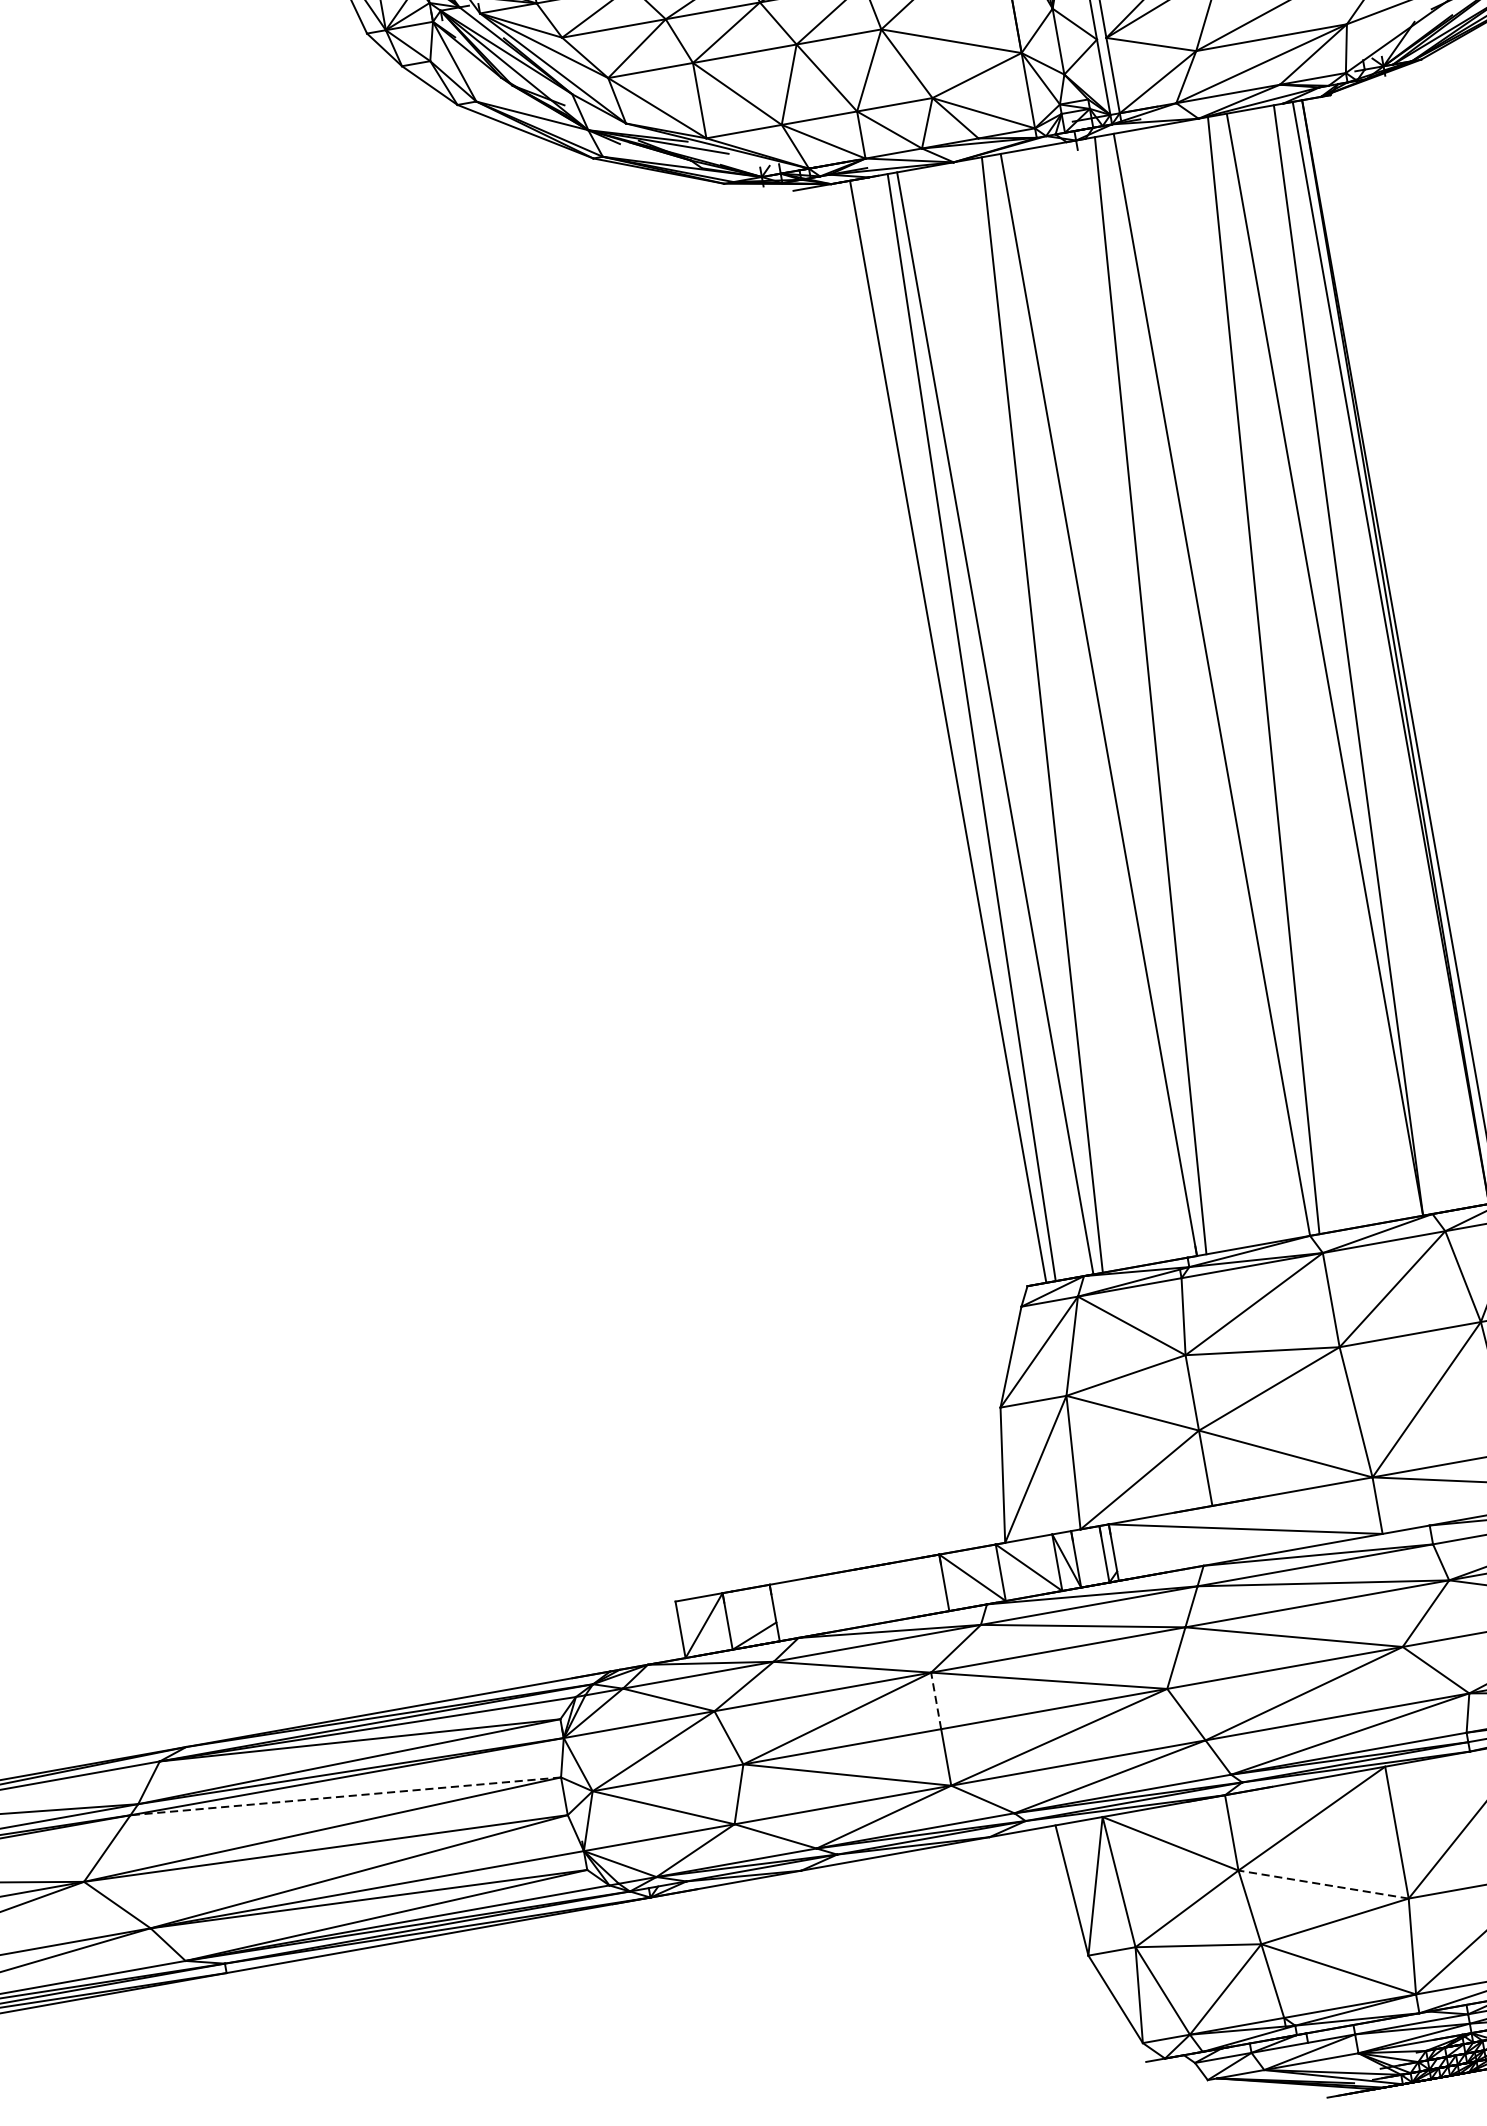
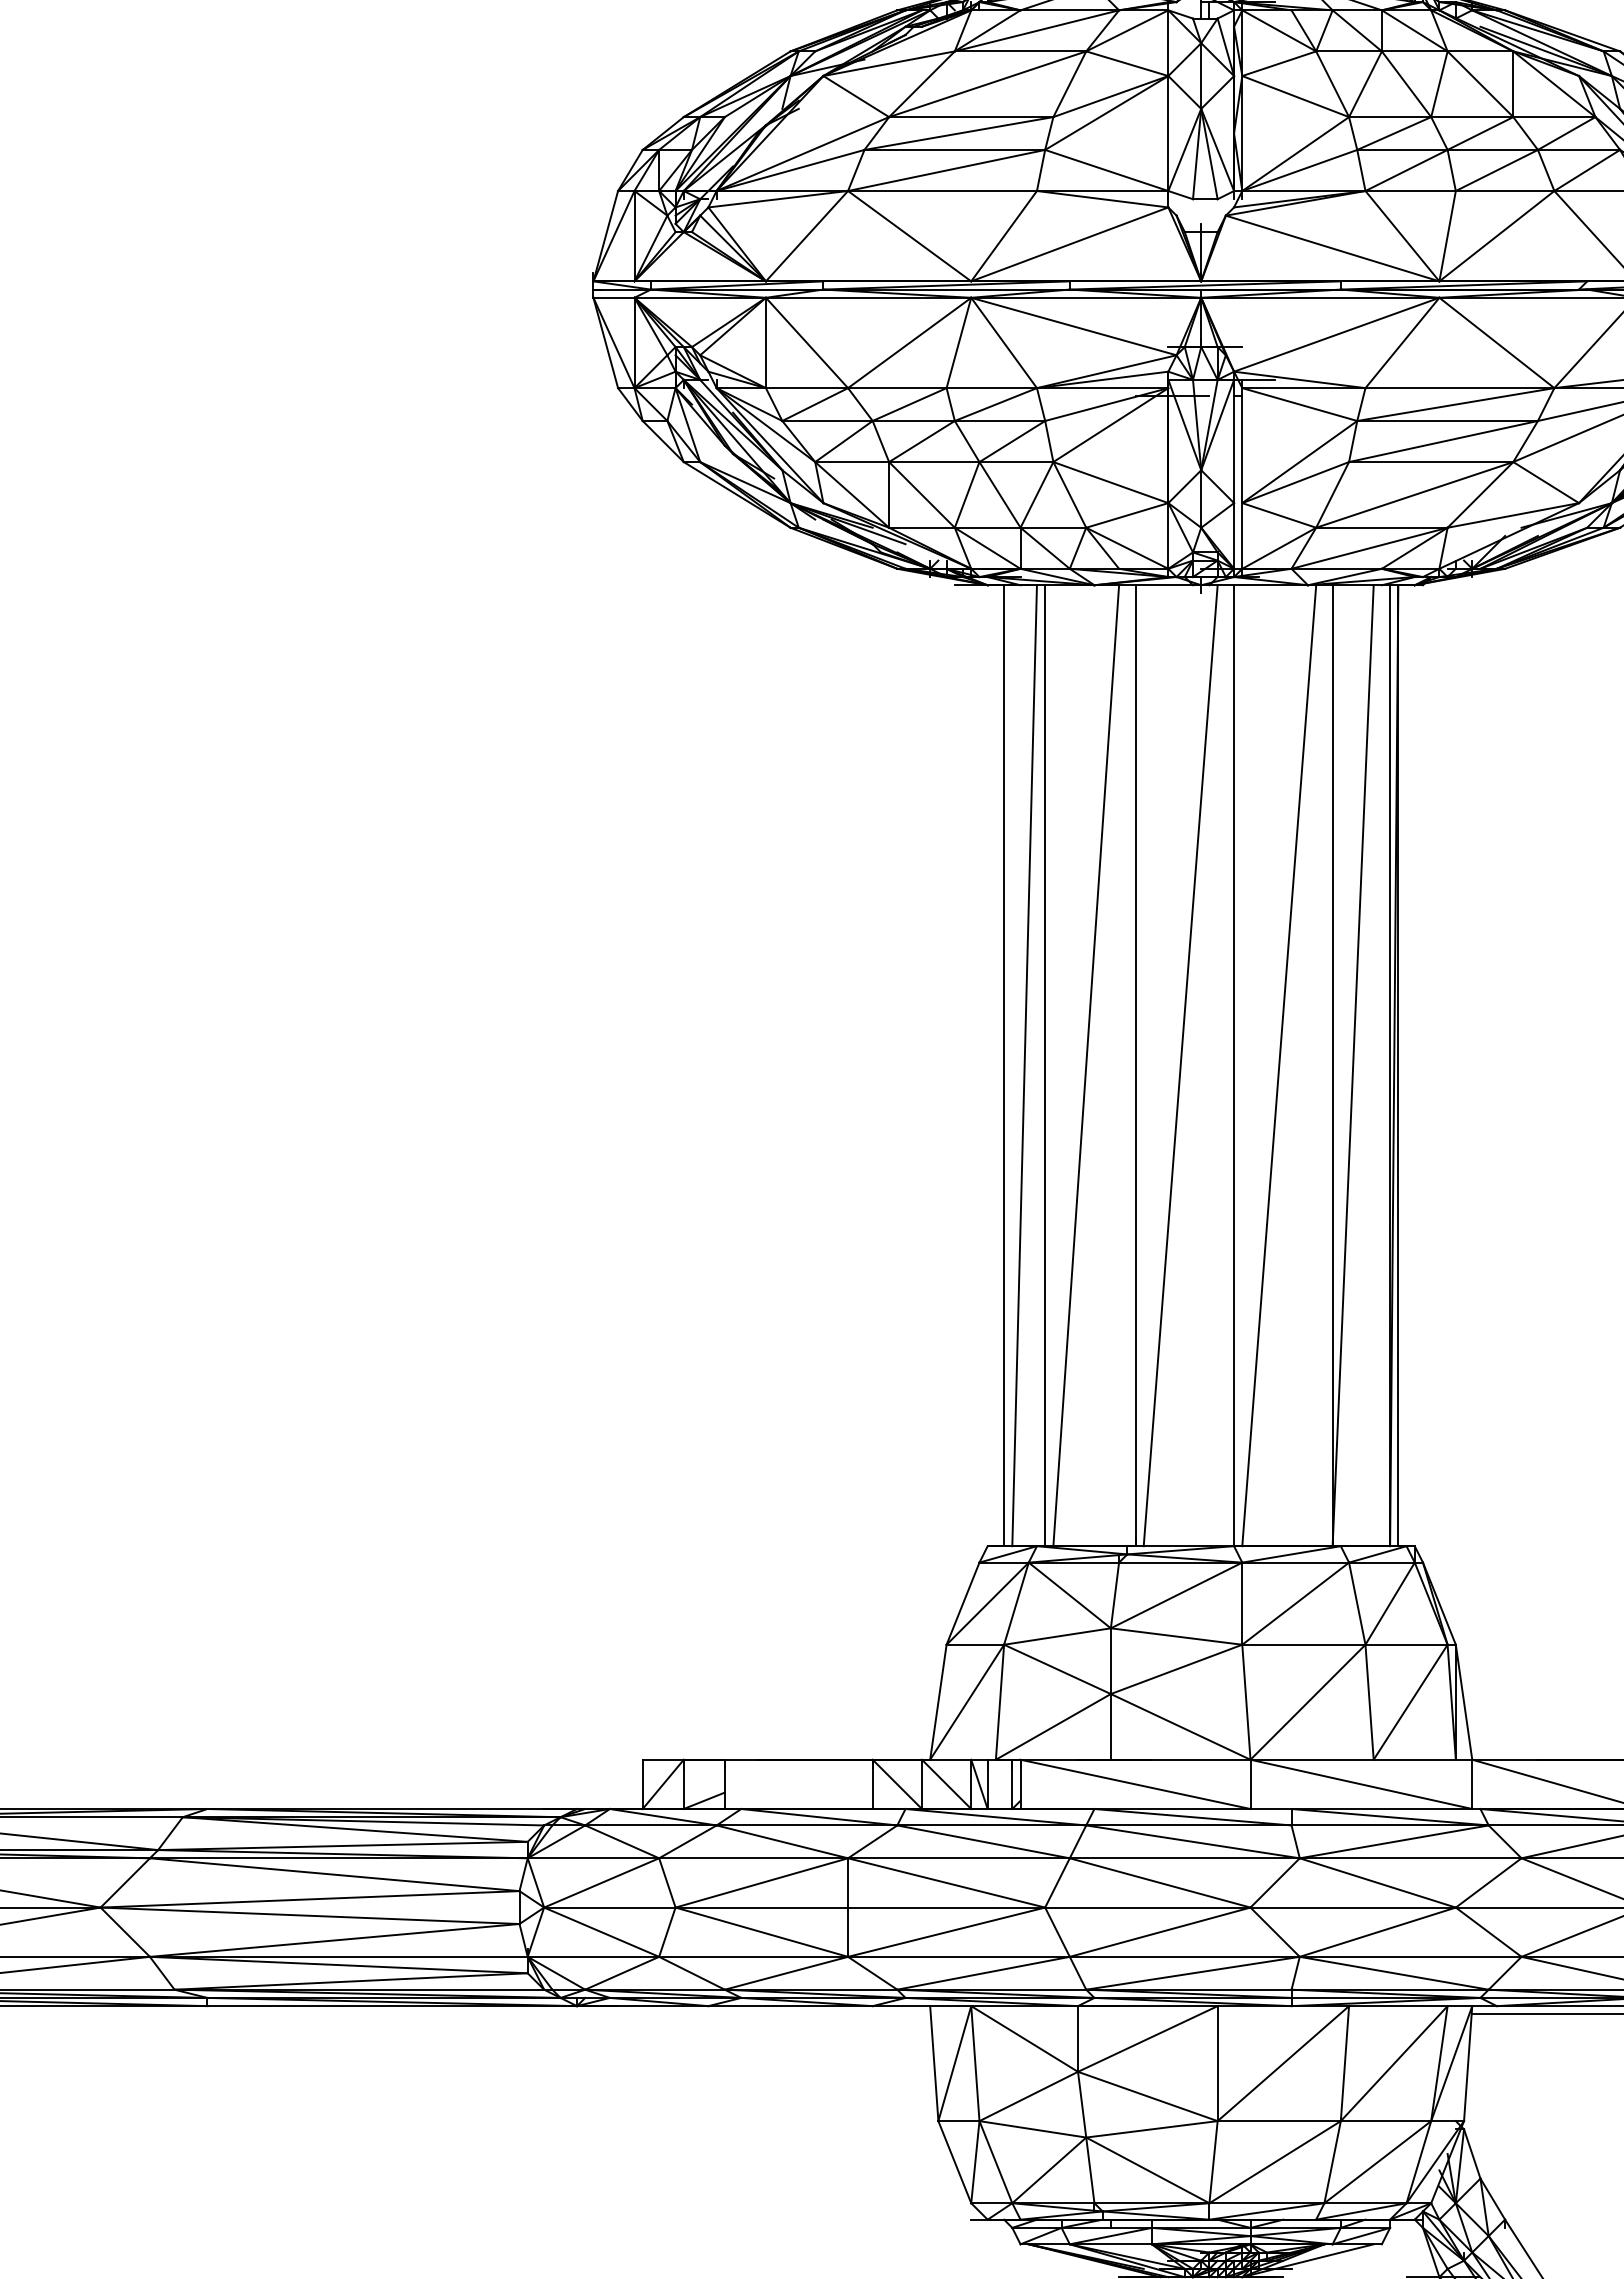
line: (936, 1700) -> (848, 1882), dashed -> solid
line: (345, 1796) -> (334, 1874), dashed -> solid
line: (1323, 1884) -> (1147, 2096), dashed -> solid

